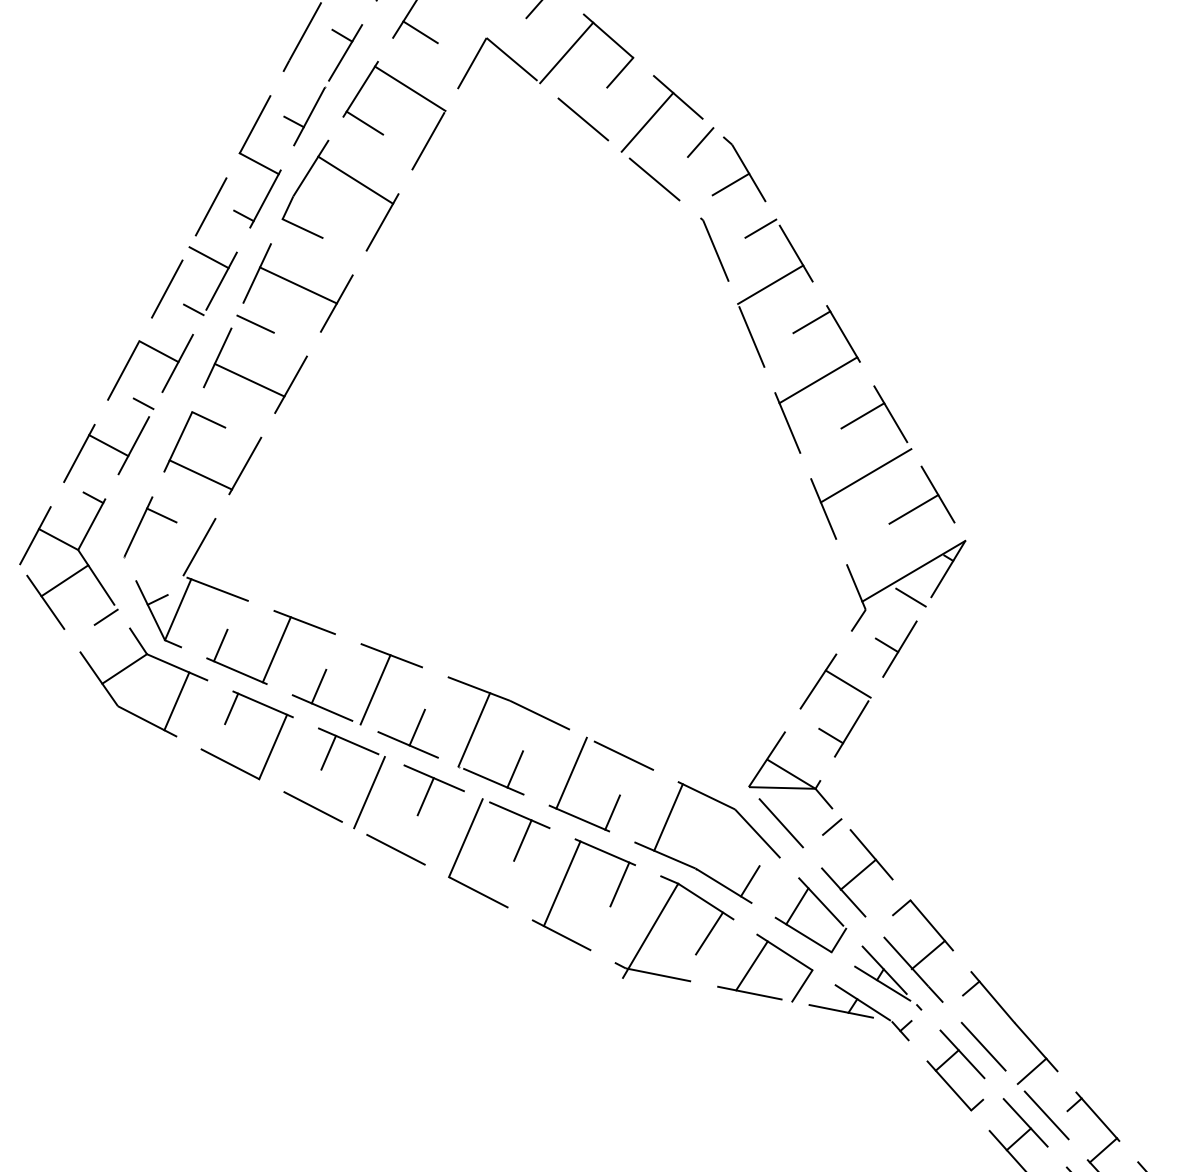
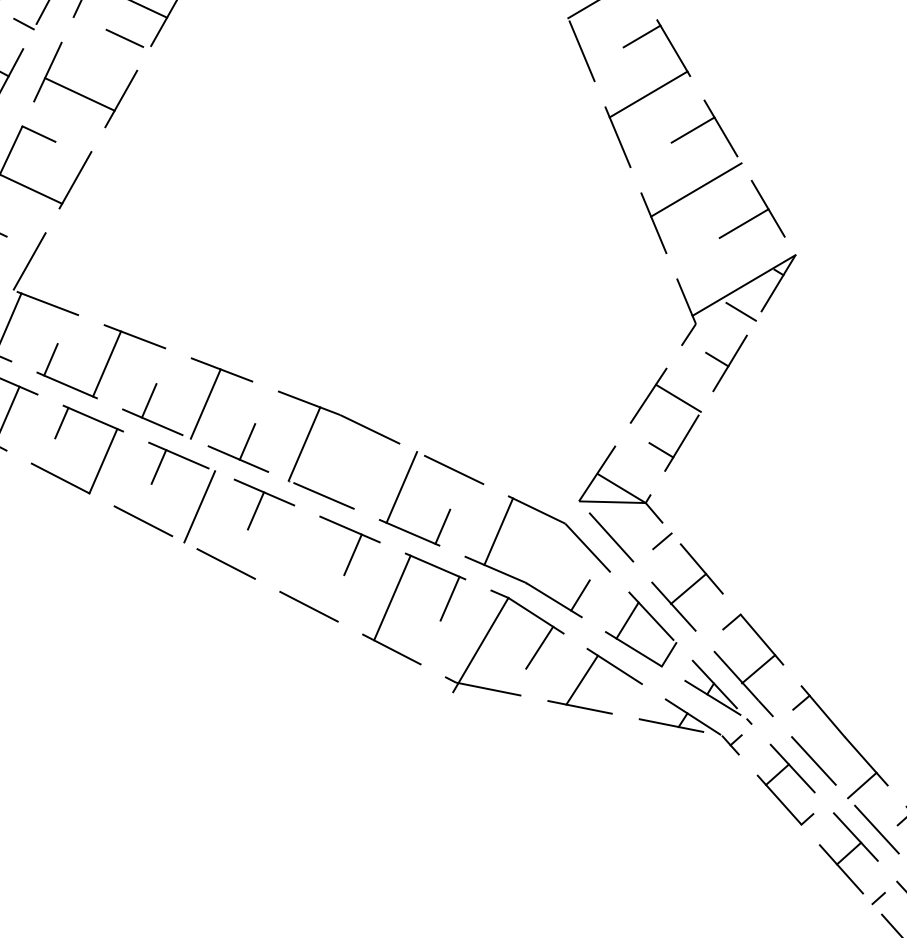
line: (255, 323) -> (124, 37), moved
line: (515, 769) -> (345, 483), removed
line: (465, 838) -> (295, 552), removed
line: (802, 985) -> (632, 699), removed

